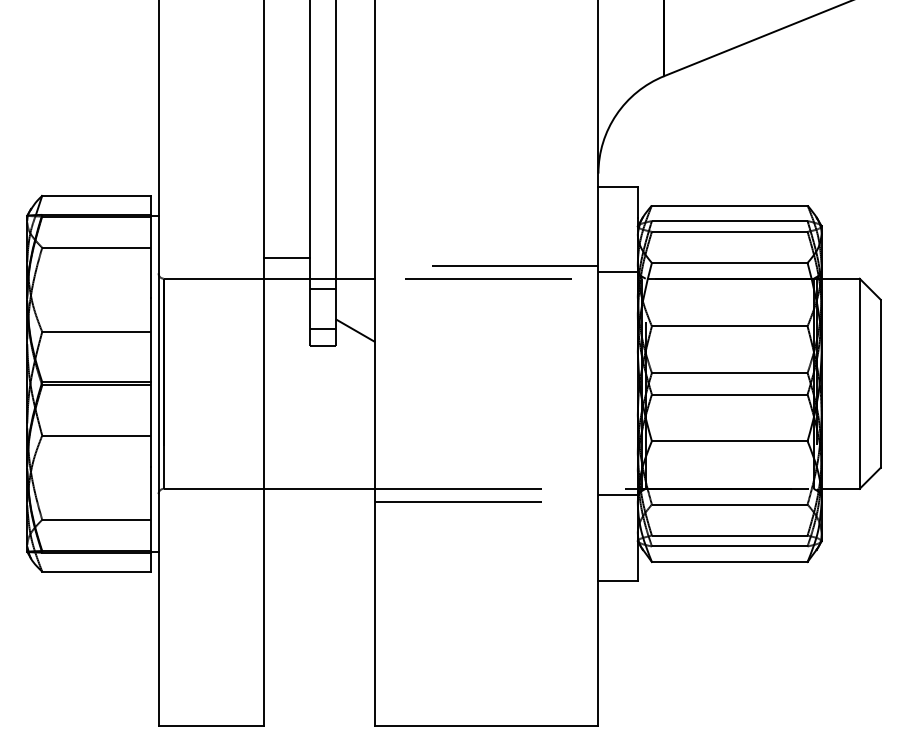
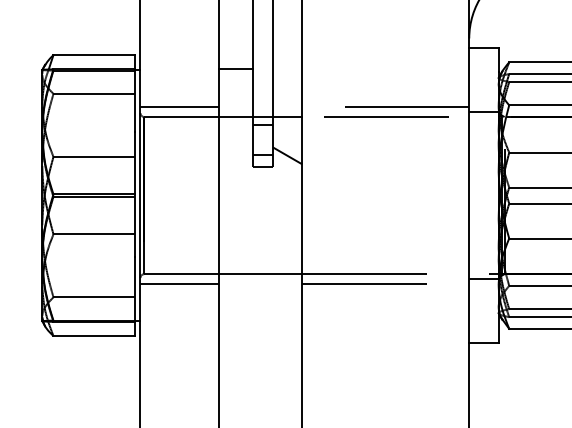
line: (286, 258) -> (236, 69), moved
line: (210, 265) -> (179, 107), added
line: (210, 501) -> (179, 283), added

